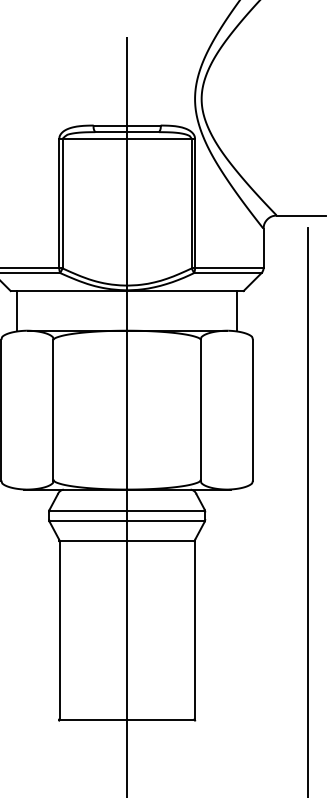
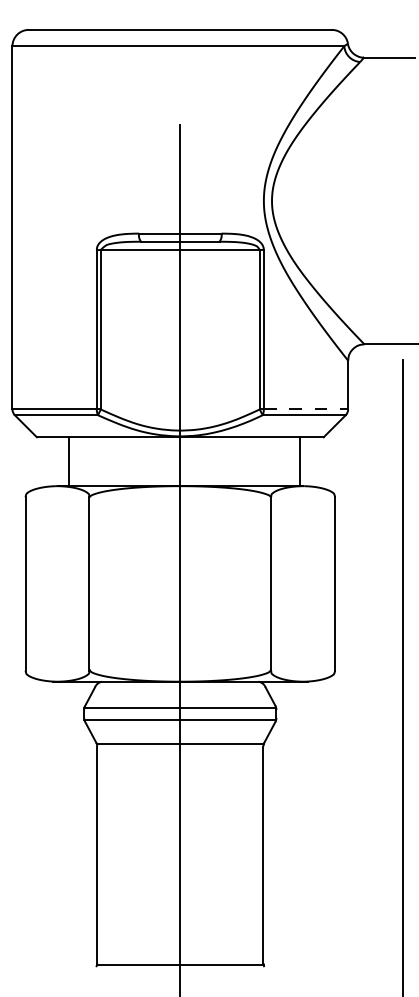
line: (229, 268) -> (306, 409), solid -> dashed
line: (16, 310) -> (68, 461), moved
line: (237, 310) -> (300, 461), moved

